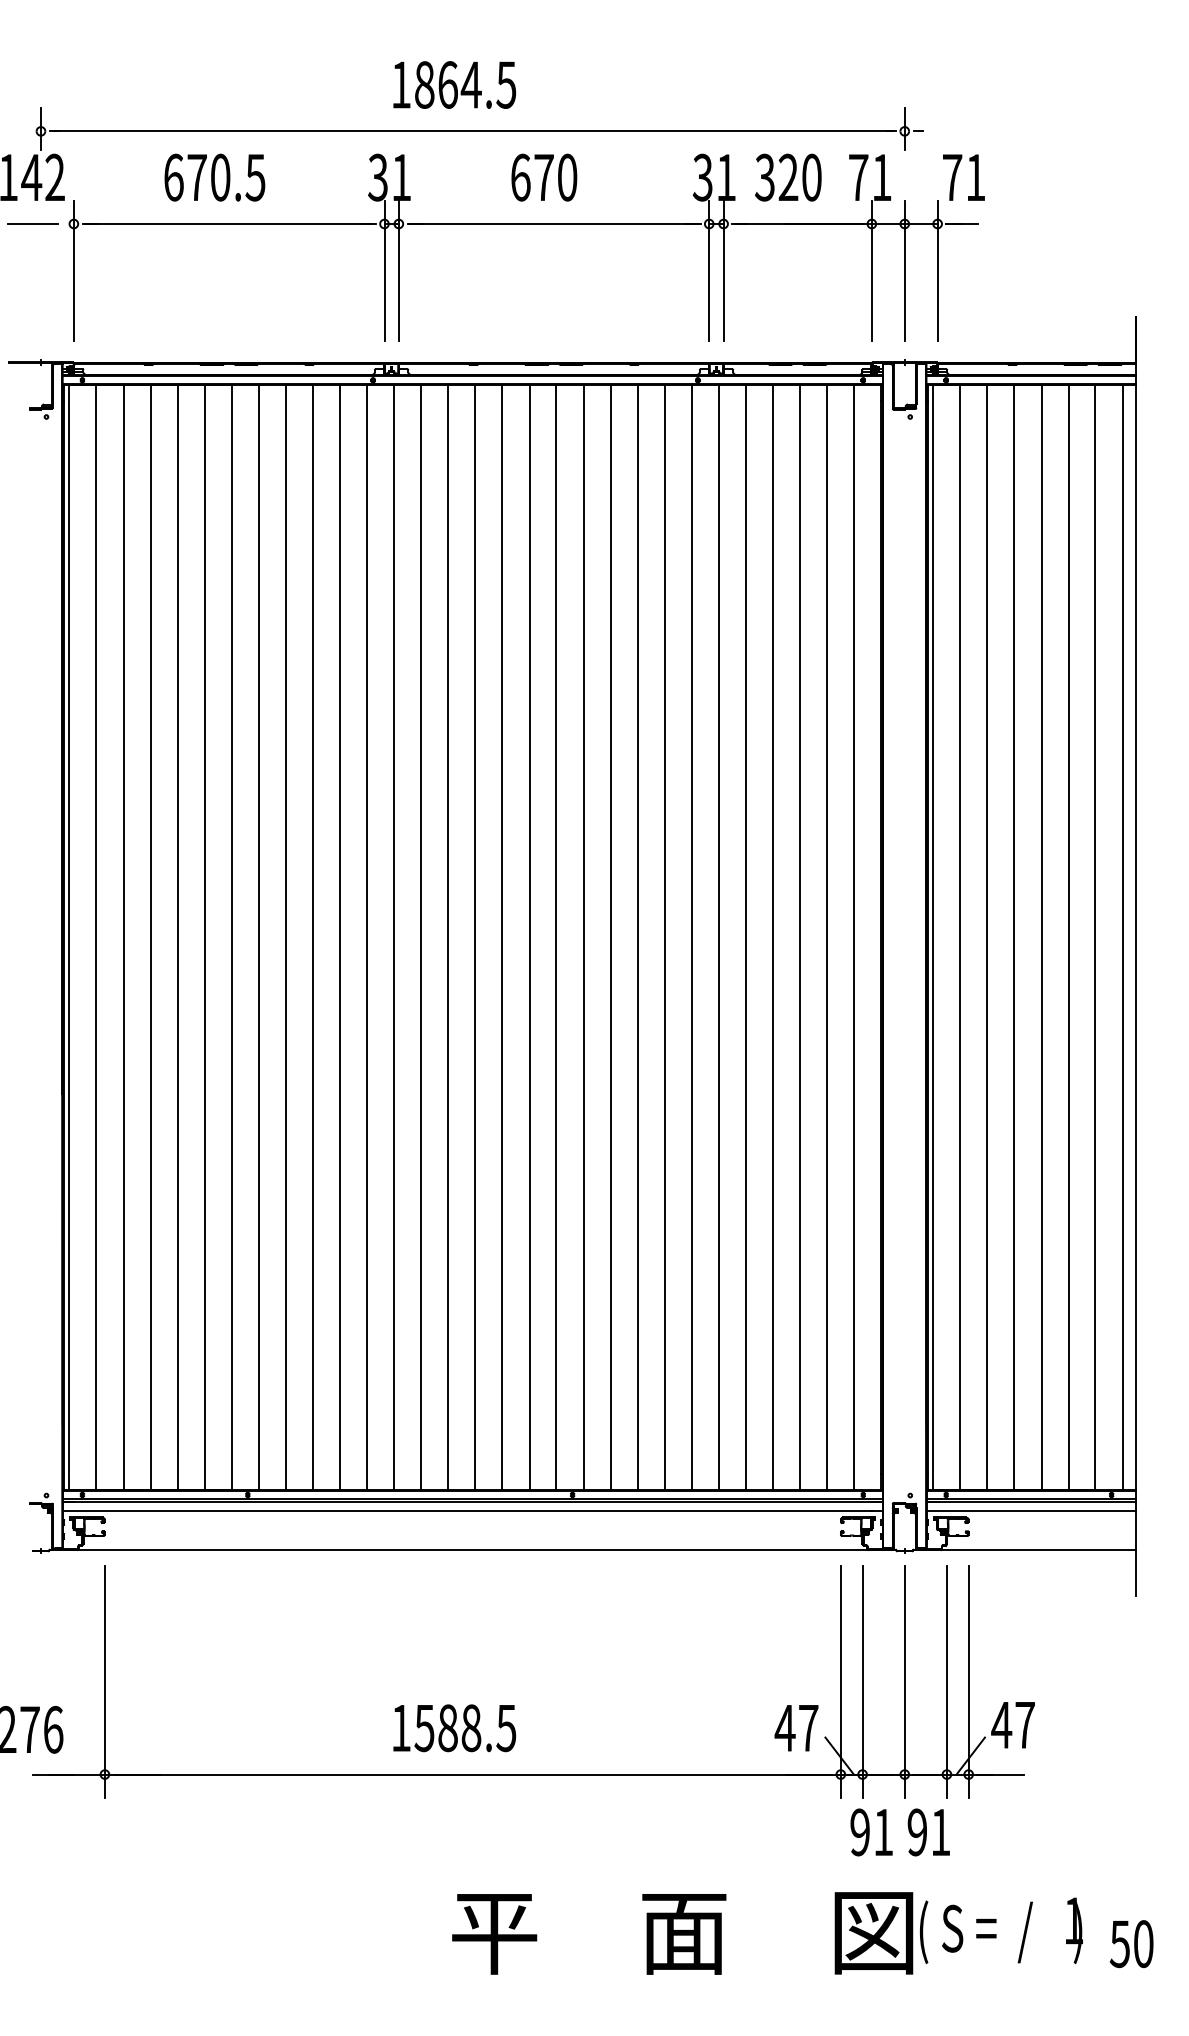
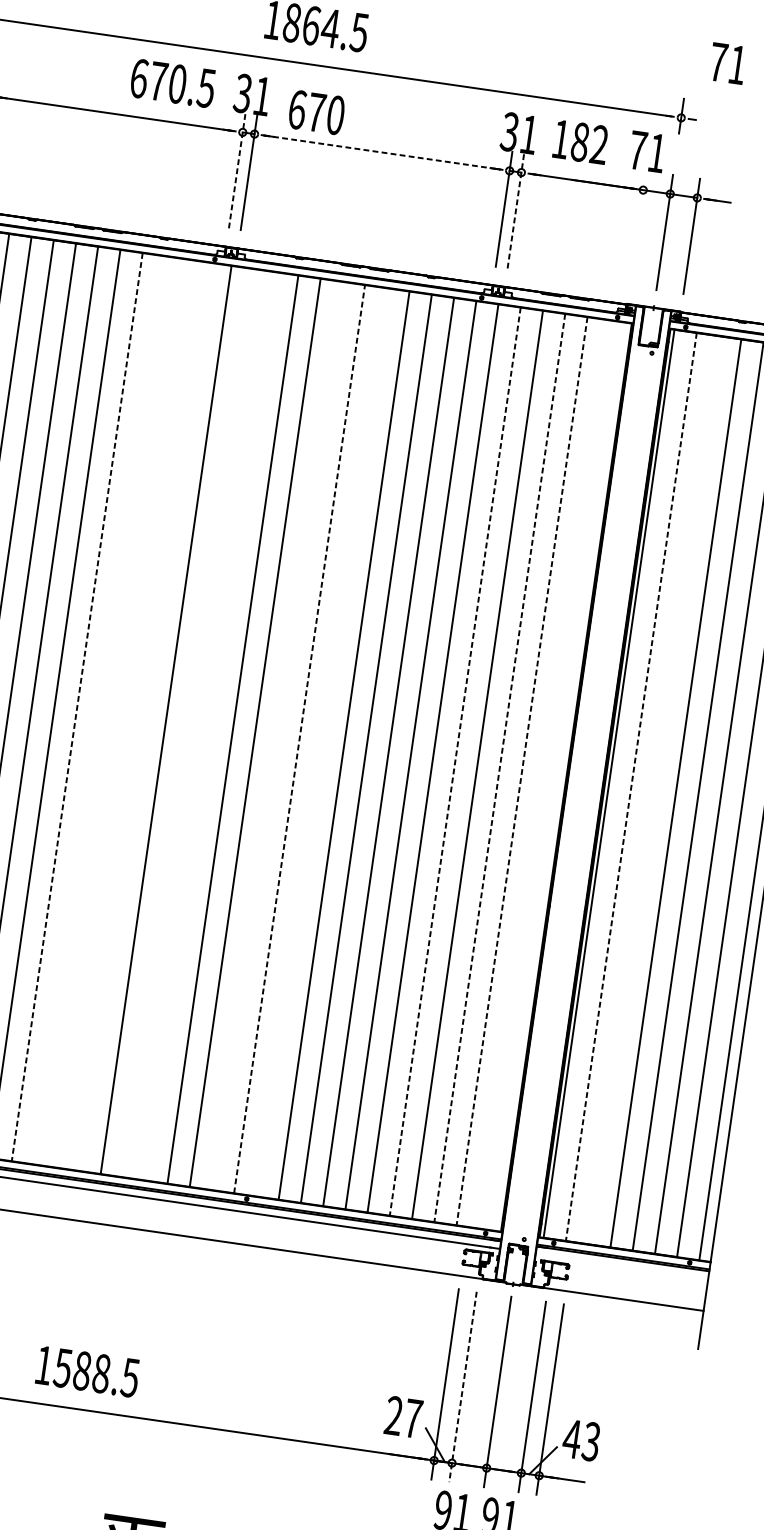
text: (214, 177) -> (172, 83), moved
text: (544, 177) -> (316, 112), moved
text: (788, 177) -> (580, 142), 320 -> 182
text: (963, 177) -> (727, 63), moved
line: (554, 224) -> (382, 152), solid -> dashed
line: (384, 270) -> (237, 170), solid -> dashed
line: (723, 270) -> (515, 210), solid -> dashed
line: (871, 270) -> (637, 228), removed
line: (285, 937) -> (76, 706), solid -> dashed
line: (313, 937) -> (99, 710), removed
line: (340, 937) -> (122, 713), removed
line: (367, 937) -> (144, 716), removed
line: (421, 937) -> (188, 723), removed
line: (448, 937) -> (210, 726), removed
line: (529, 937) -> (277, 735), removed
line: (556, 937) -> (299, 739), solid -> dashed
line: (583, 937) -> (321, 742), removed
line: (745, 937) -> (454, 761), solid -> dashed
line: (800, 937) -> (500, 767), solid -> dashed
line: (827, 937) -> (522, 771), solid -> dashed
line: (854, 937) -> (544, 774), removed
line: (960, 937) -> (631, 786), solid -> dashed
line: (987, 937) -> (653, 790), removed
line: (1031, 1510) -> (622, 1266), removed
line: (862, 1681) -> (462, 1386), solid -> dashed
text: (1024, 1725) -> (590, 1441), 47 -> 43
text: (784, 1727) -> (393, 1415), 47 -> 27
text: (454, 1728) -> (87, 1371), moved

